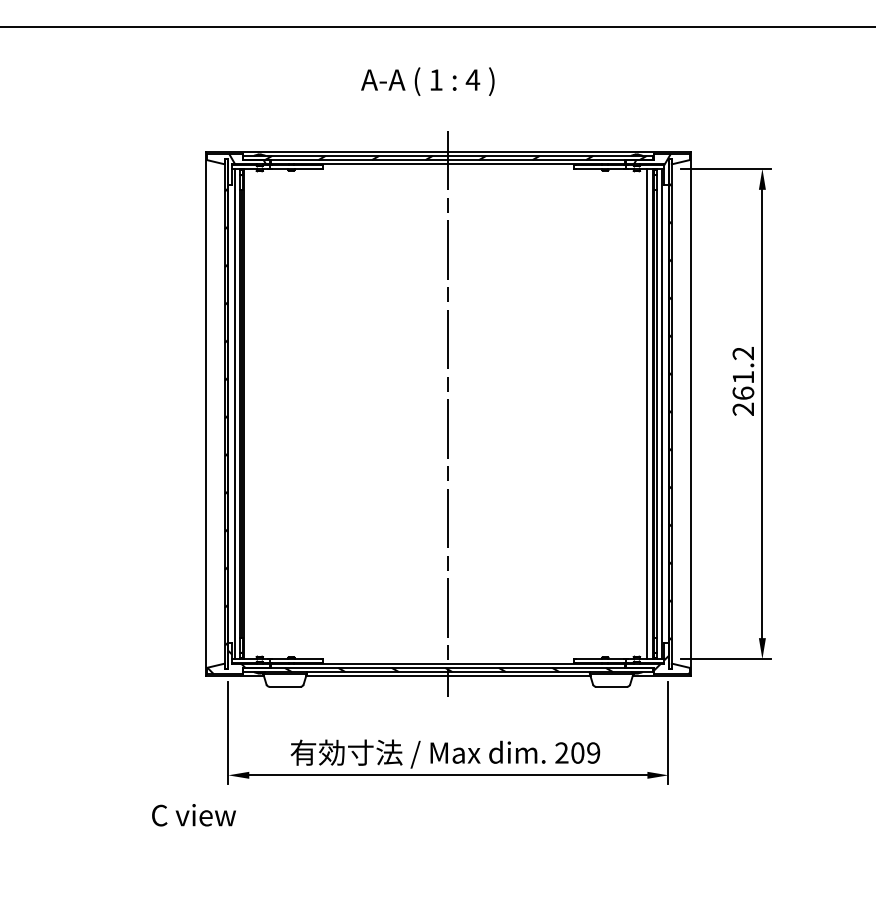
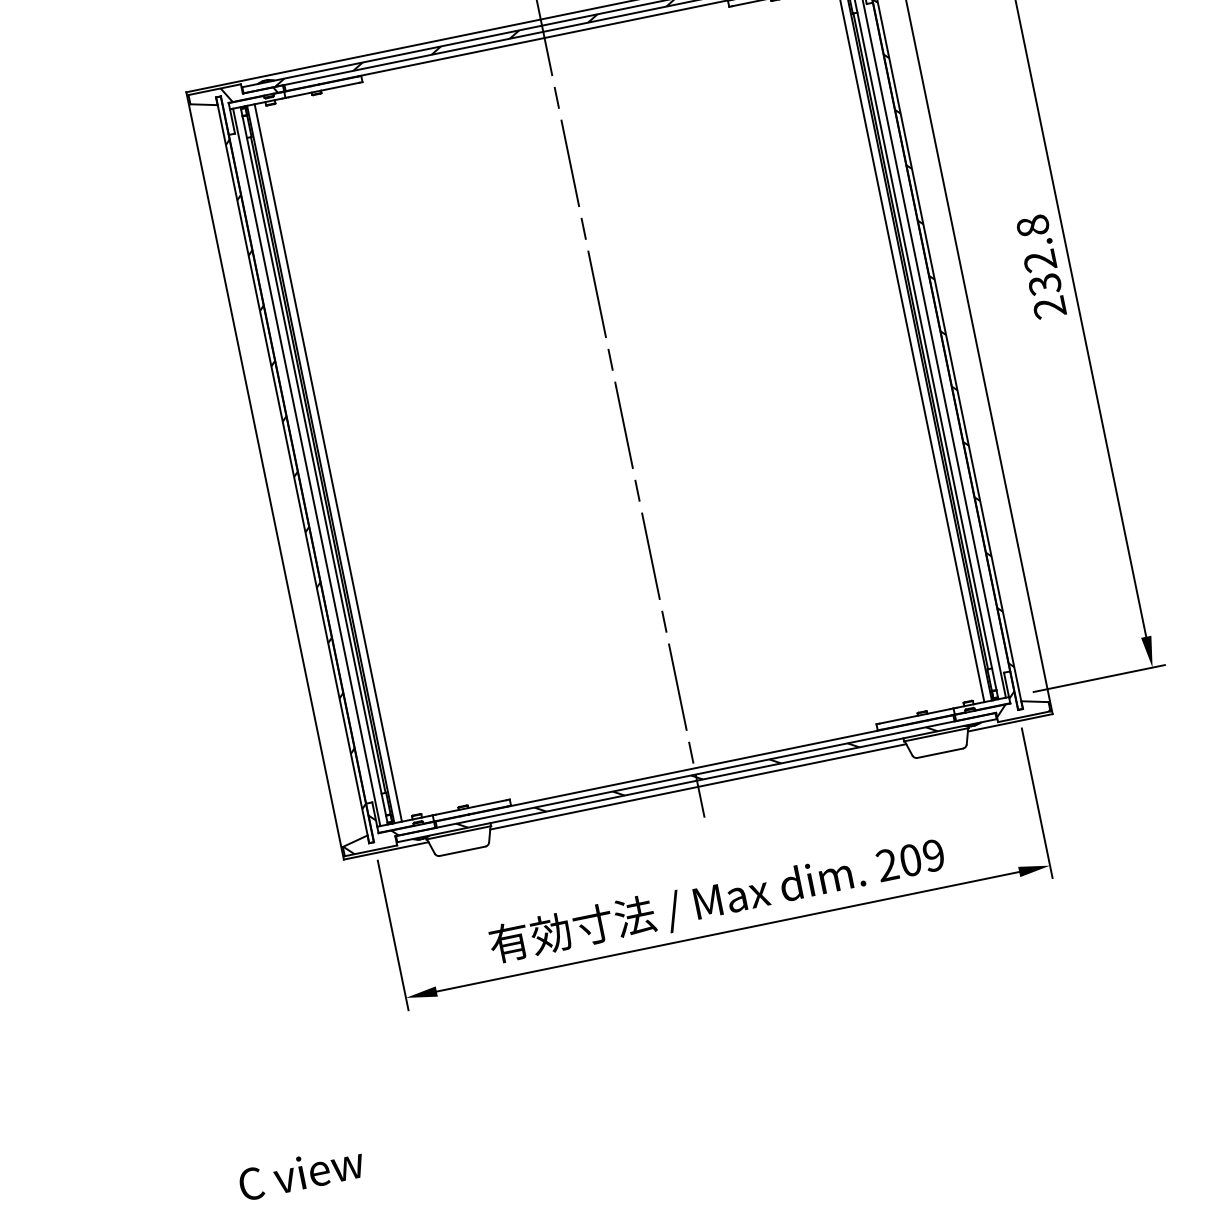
text: (743, 373) -> (1039, 255), 261.2 -> 232.8
line: (249, 413) -> (328, 462), added
text: (193, 815) -> (300, 1173), moved

